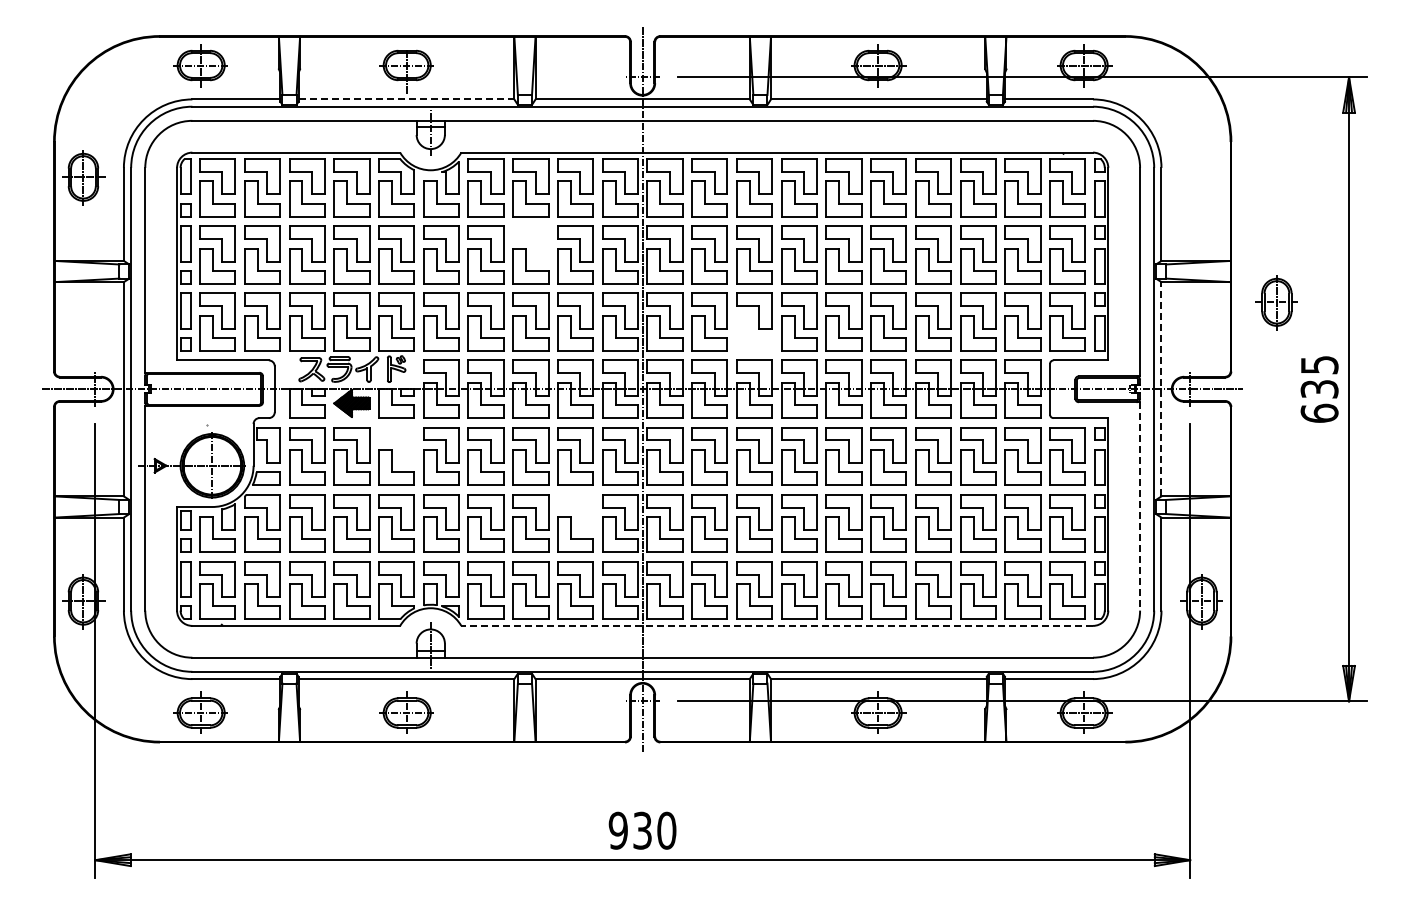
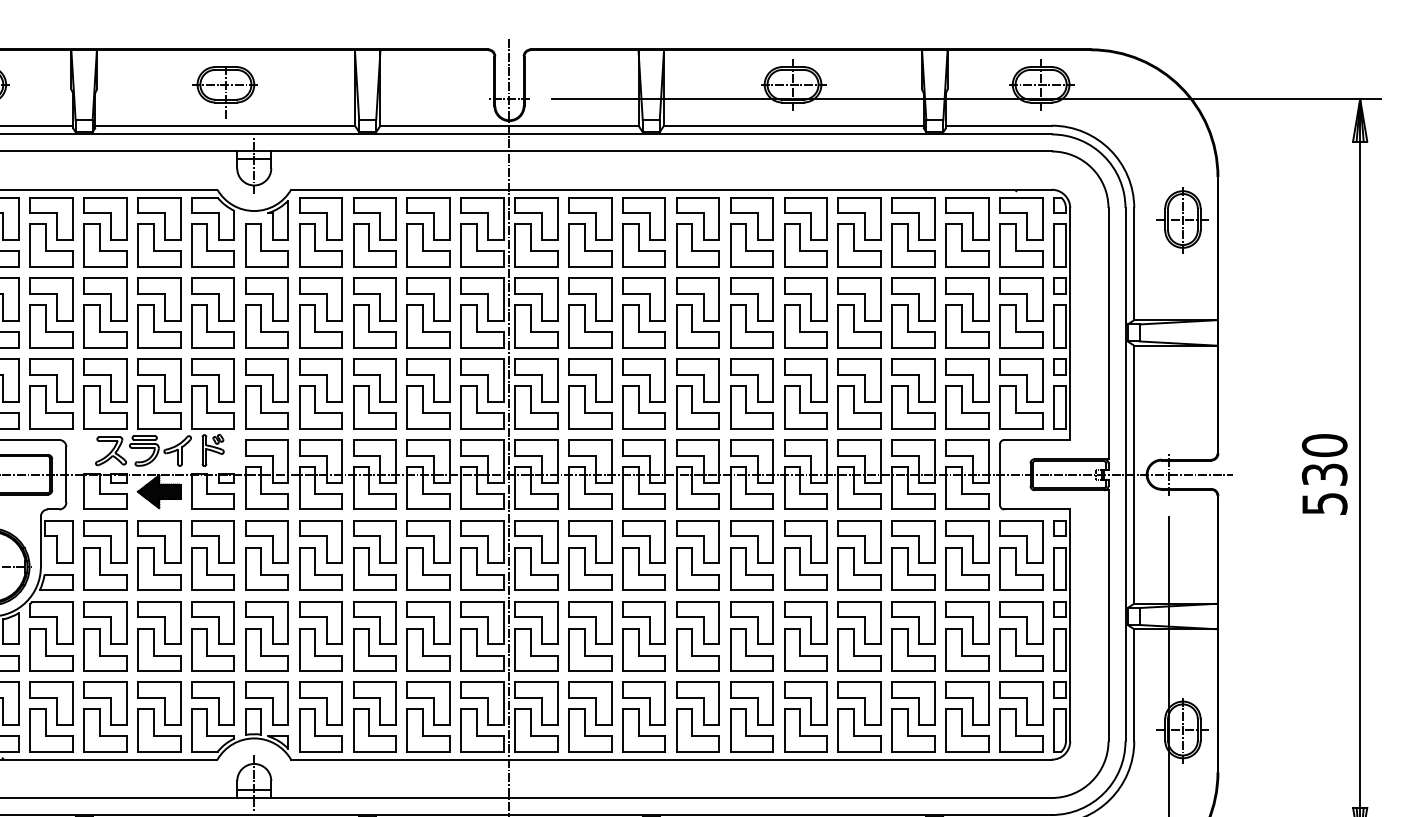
line: (406, 99) -> (225, 125), dashed -> solid
part: (530, 243) -> (374, 299), added
part: (1276, 302) -> (1182, 219), moved
part: (754, 333) -> (644, 407), added
line: (1161, 388) -> (1134, 473), dashed -> solid
text: (1319, 388) -> (1324, 473), 635 -> 530
part: (396, 445) -> (213, 542), added
line: (1140, 506) -> (1109, 615), dashed -> solid
part: (575, 512) -> (428, 623), added
line: (777, 625) -> (671, 759), dashed -> solid

